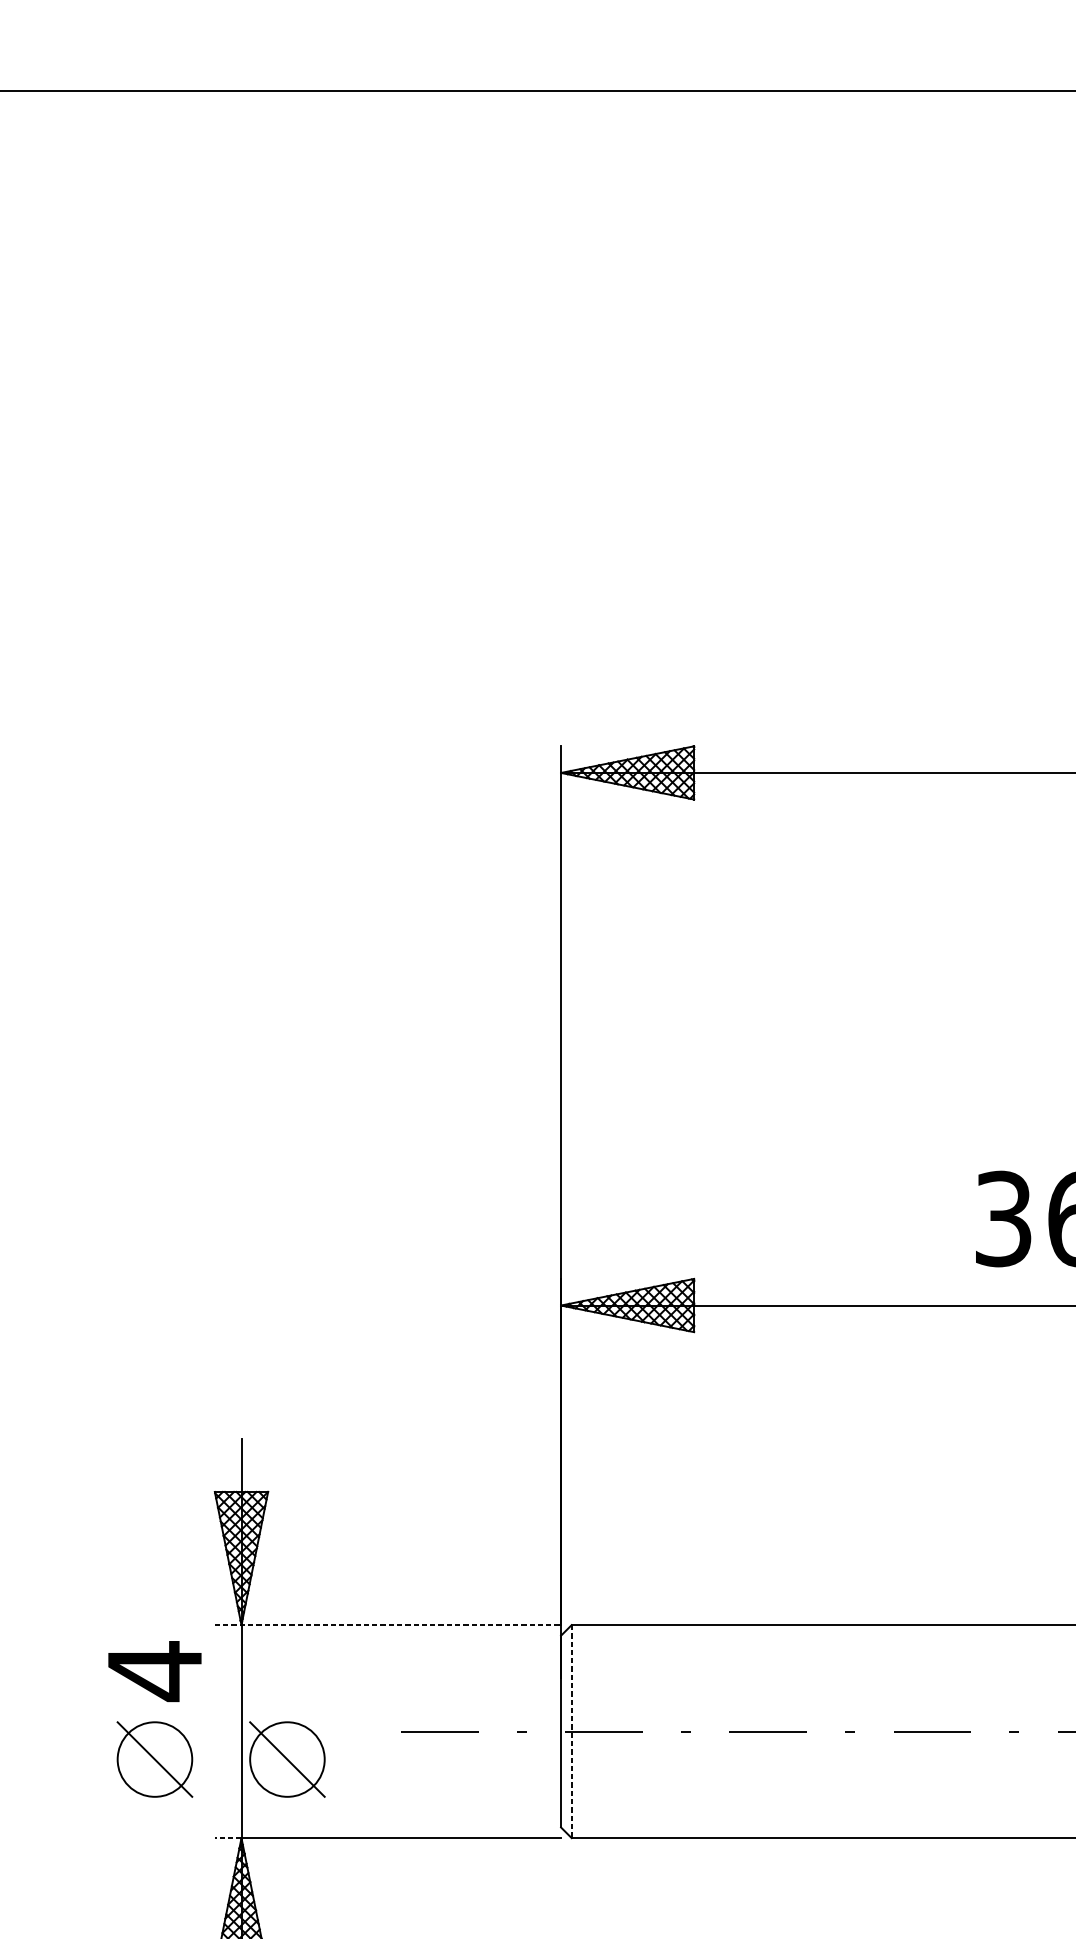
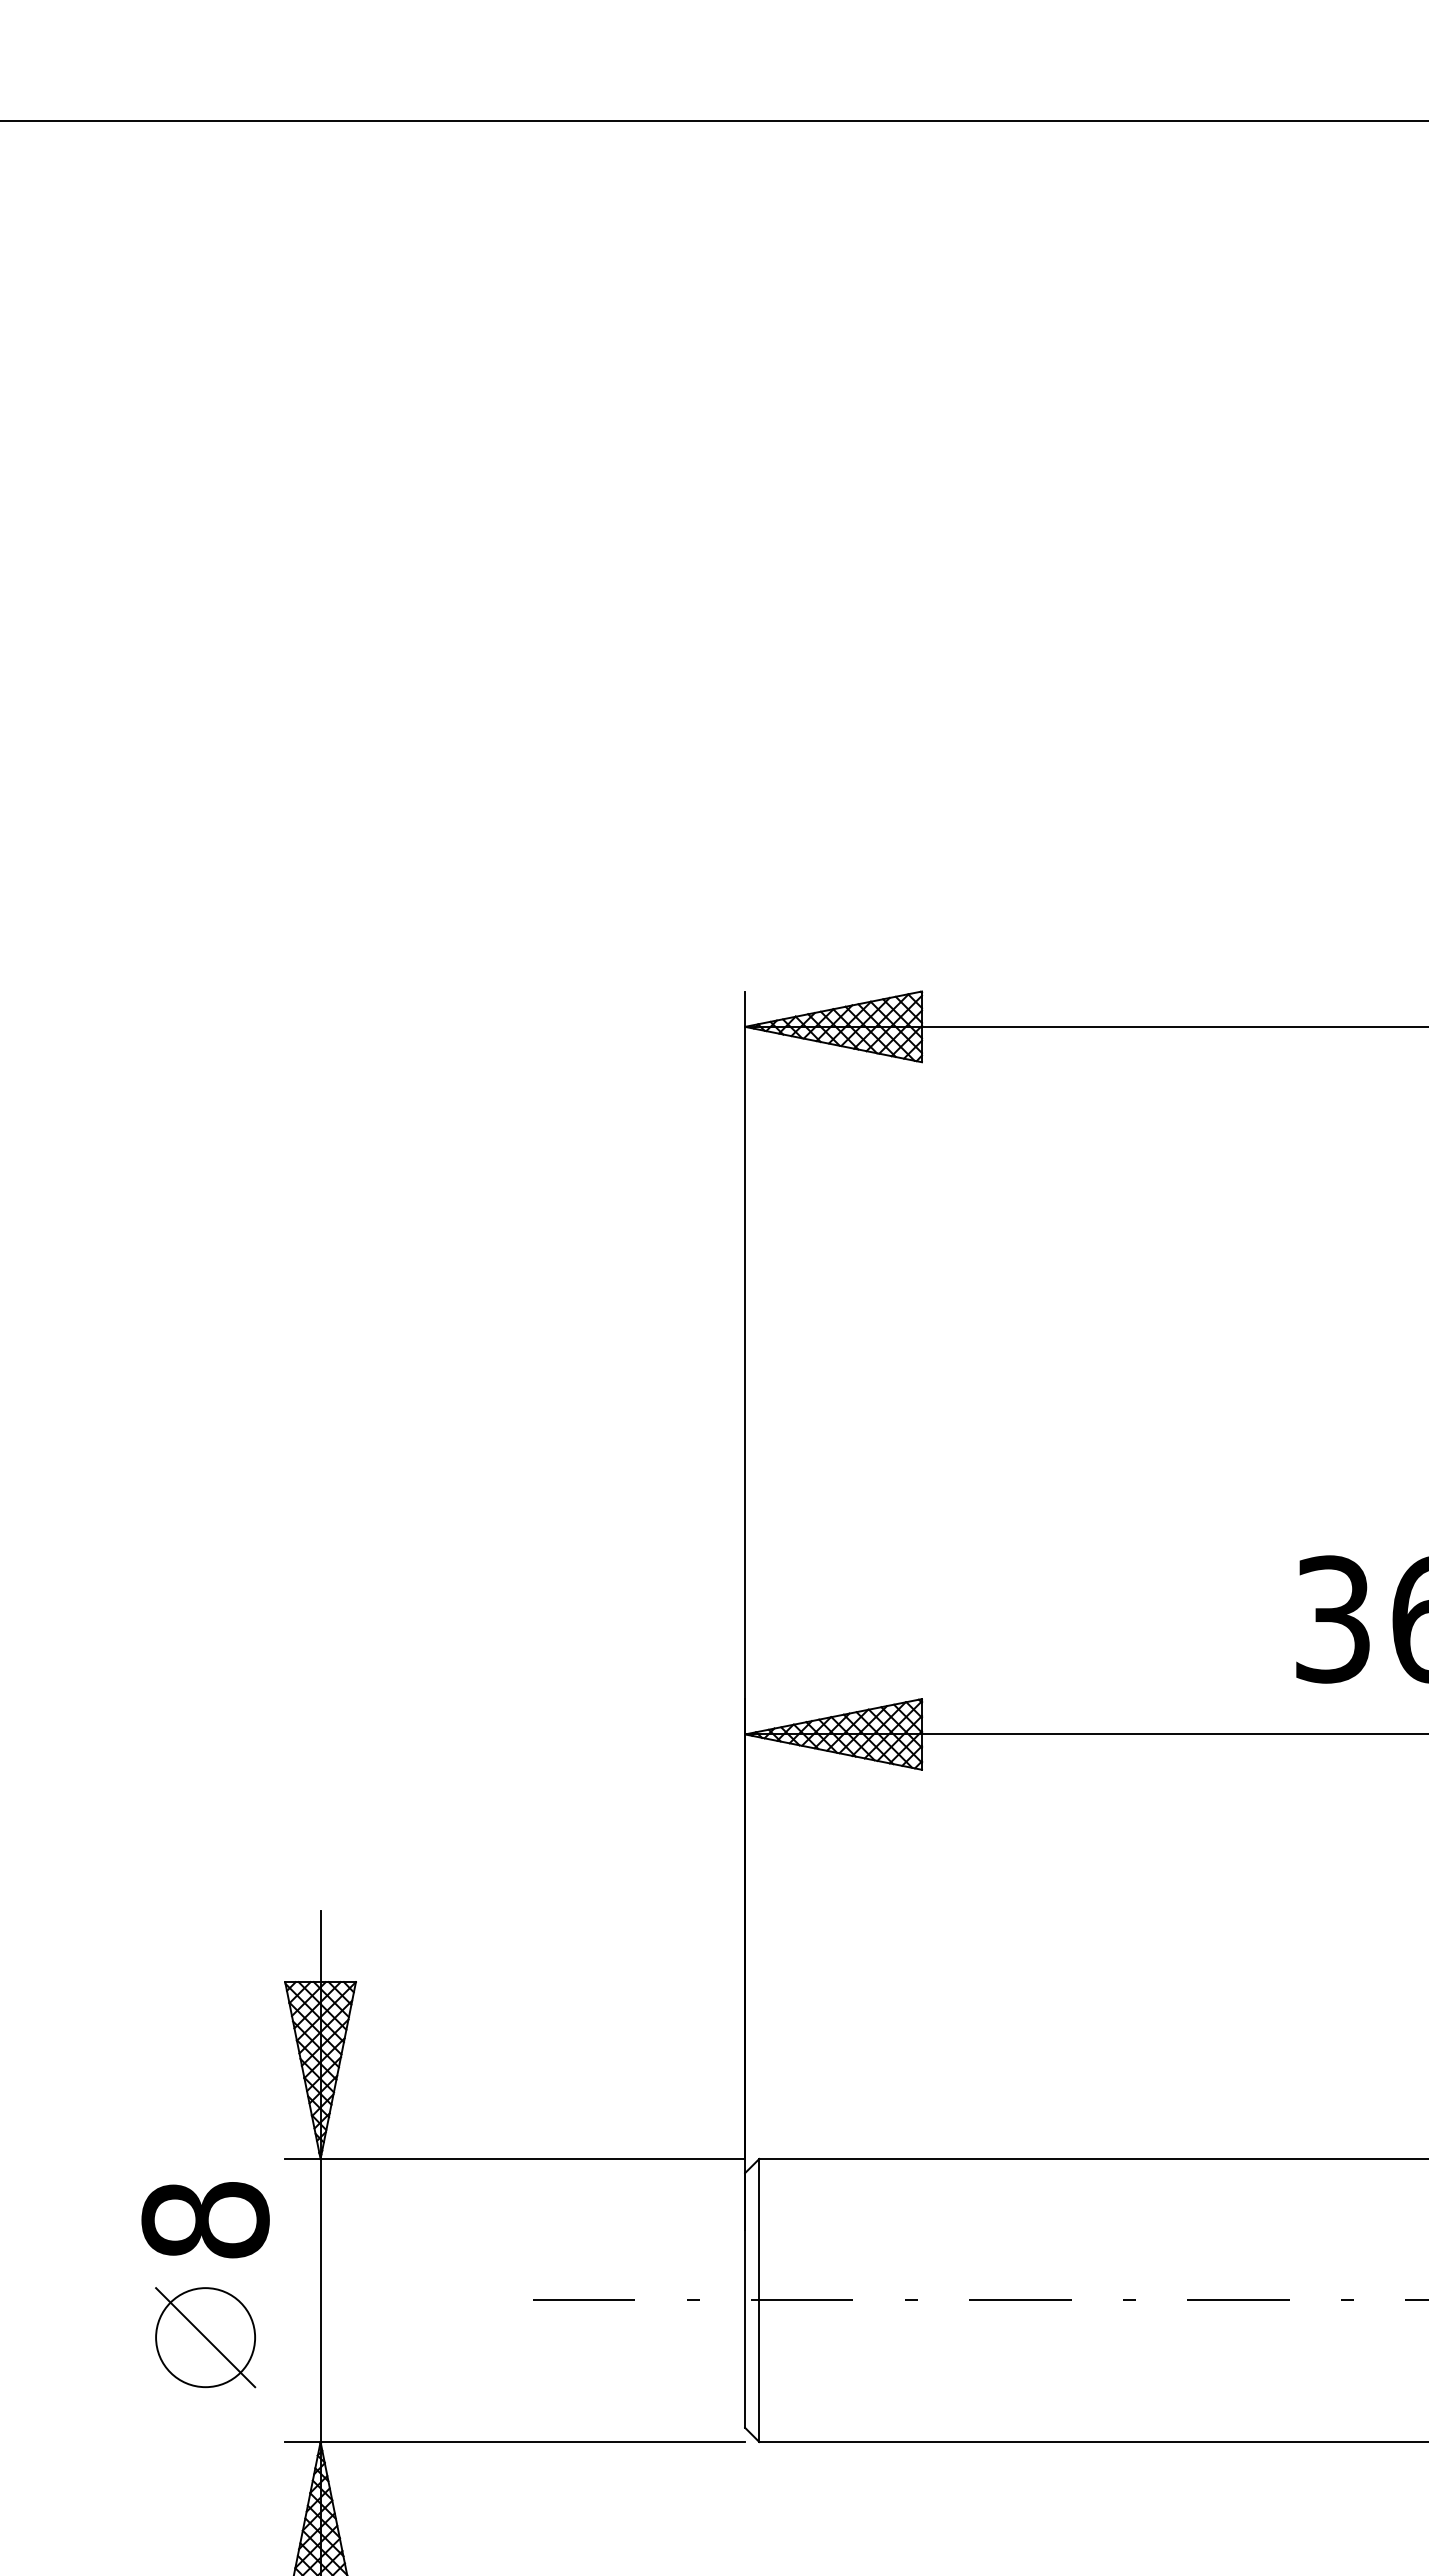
line: (388, 1624) -> (515, 2158), dashed -> solid
text: (154, 1671) -> (205, 2220), 4 -> 8
line: (571, 1731) -> (759, 2300), dashed -> solid
part: (287, 1759) -> (381, 2337), removed
line: (227, 1838) -> (302, 2442), dashed -> solid

